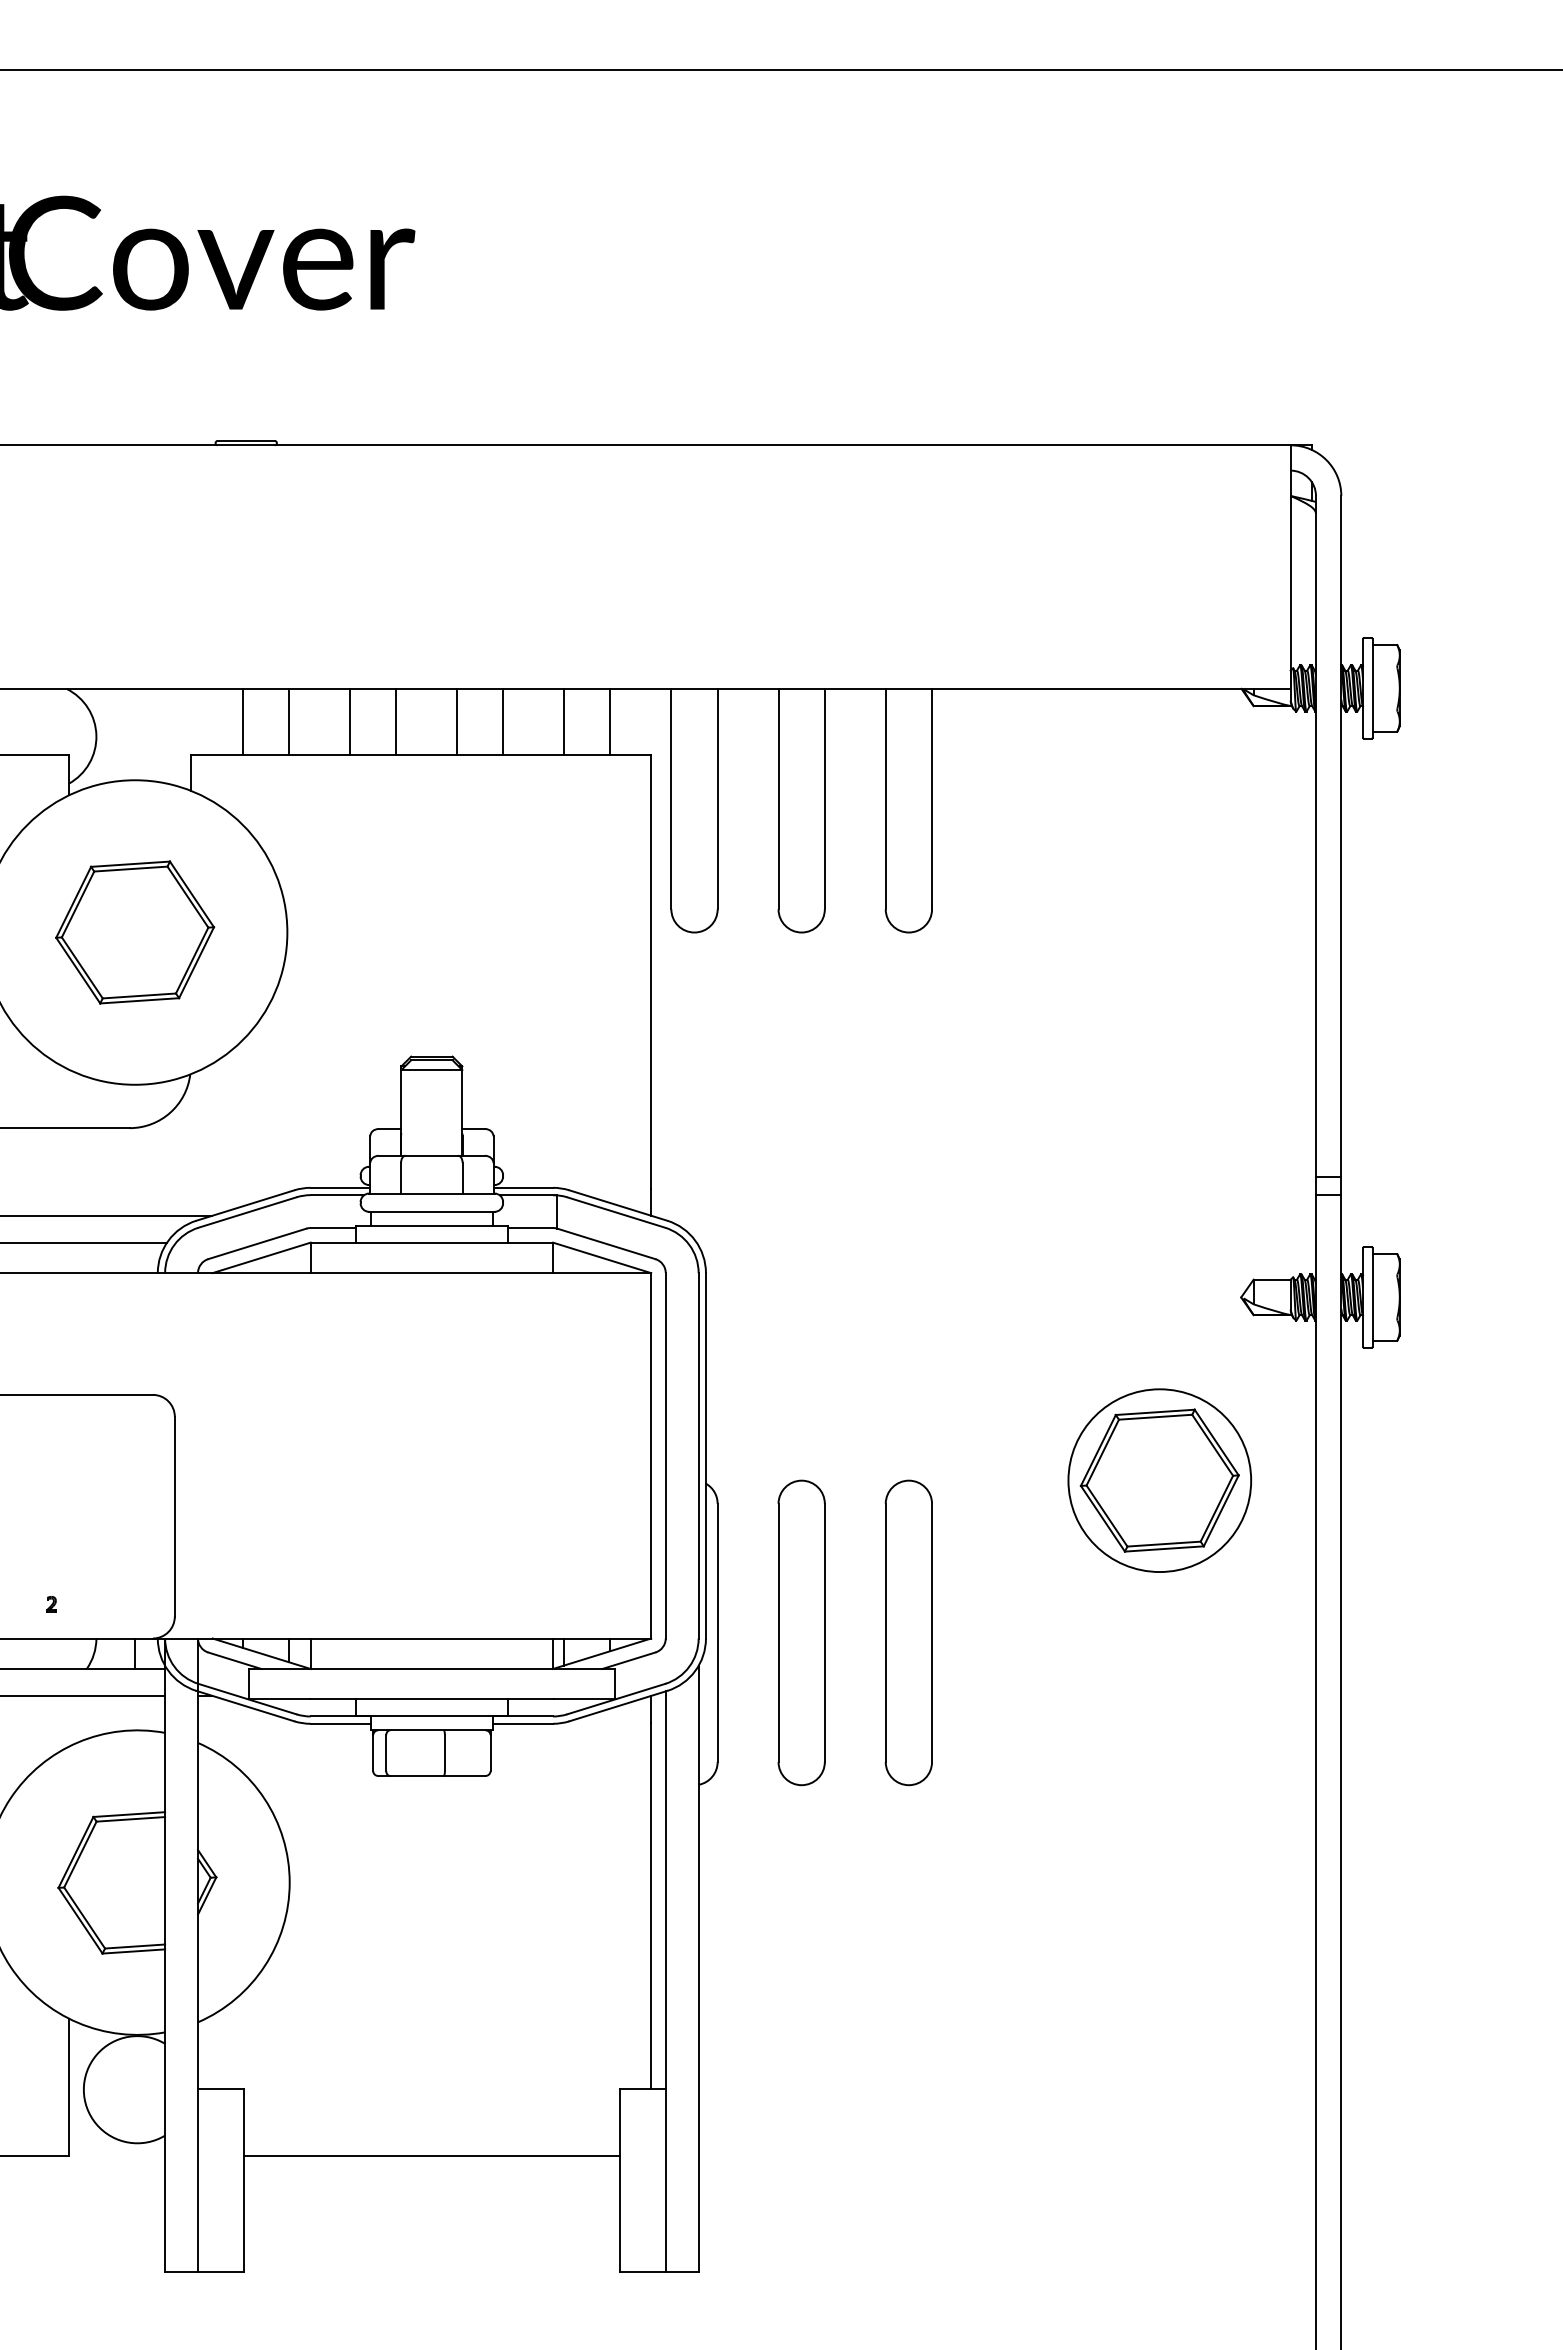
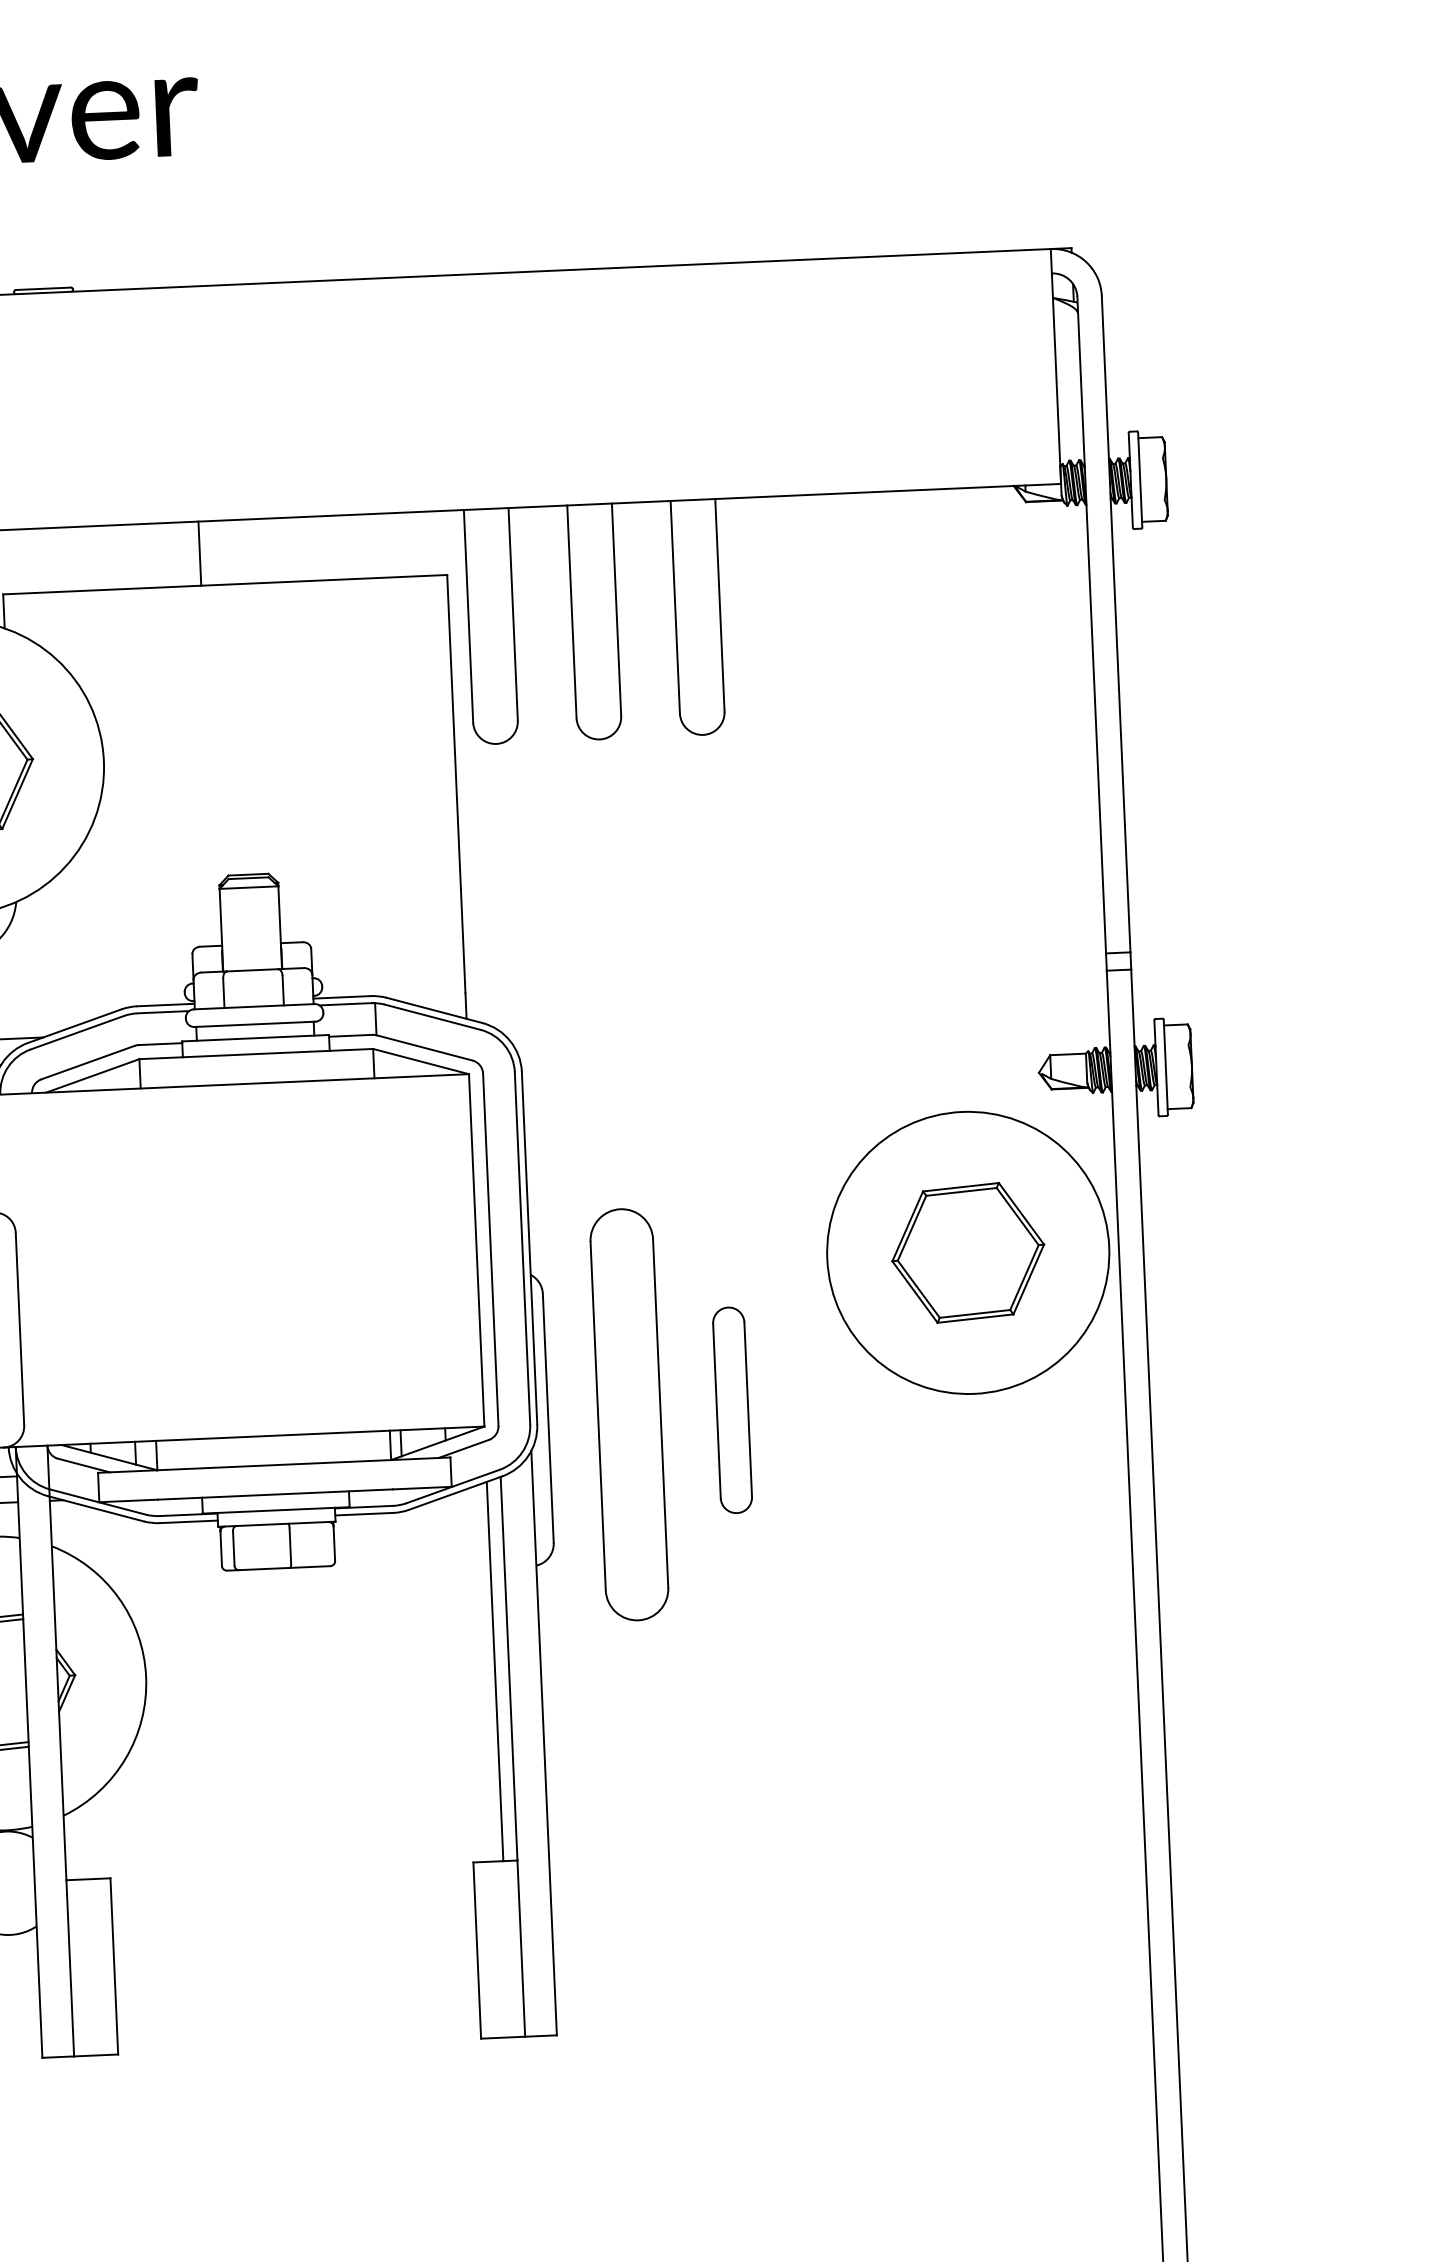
line: (242, 721) -> (51, 559), removed
line: (288, 721) -> (96, 557), removed
line: (349, 721) -> (154, 554), removed
line: (456, 721) -> (258, 550), removed
line: (503, 721) -> (303, 548), removed
line: (564, 721) -> (362, 545), removed
line: (610, 721) -> (406, 544), removed
circle: (1159, 1480) -> (967, 1252), size x1.6
part: (801, 1632) -> (629, 1414), size x1.4
part: (908, 1632) -> (732, 1409), size x0.7
line: (431, 2156) -> (294, 1935), removed

